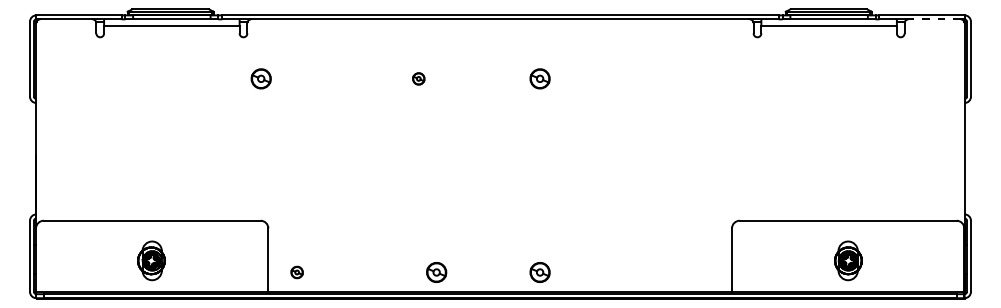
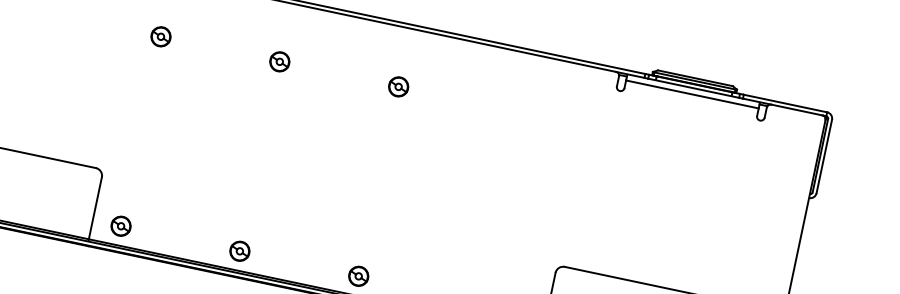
line: (934, 19) -> (796, 110), dashed -> solid
part: (260, 78) -> (160, 36), moved
part: (418, 78) -> (279, 61), size x1.67
part: (296, 272) -> (120, 226), size x1.67
part: (436, 272) -> (239, 251), moved

